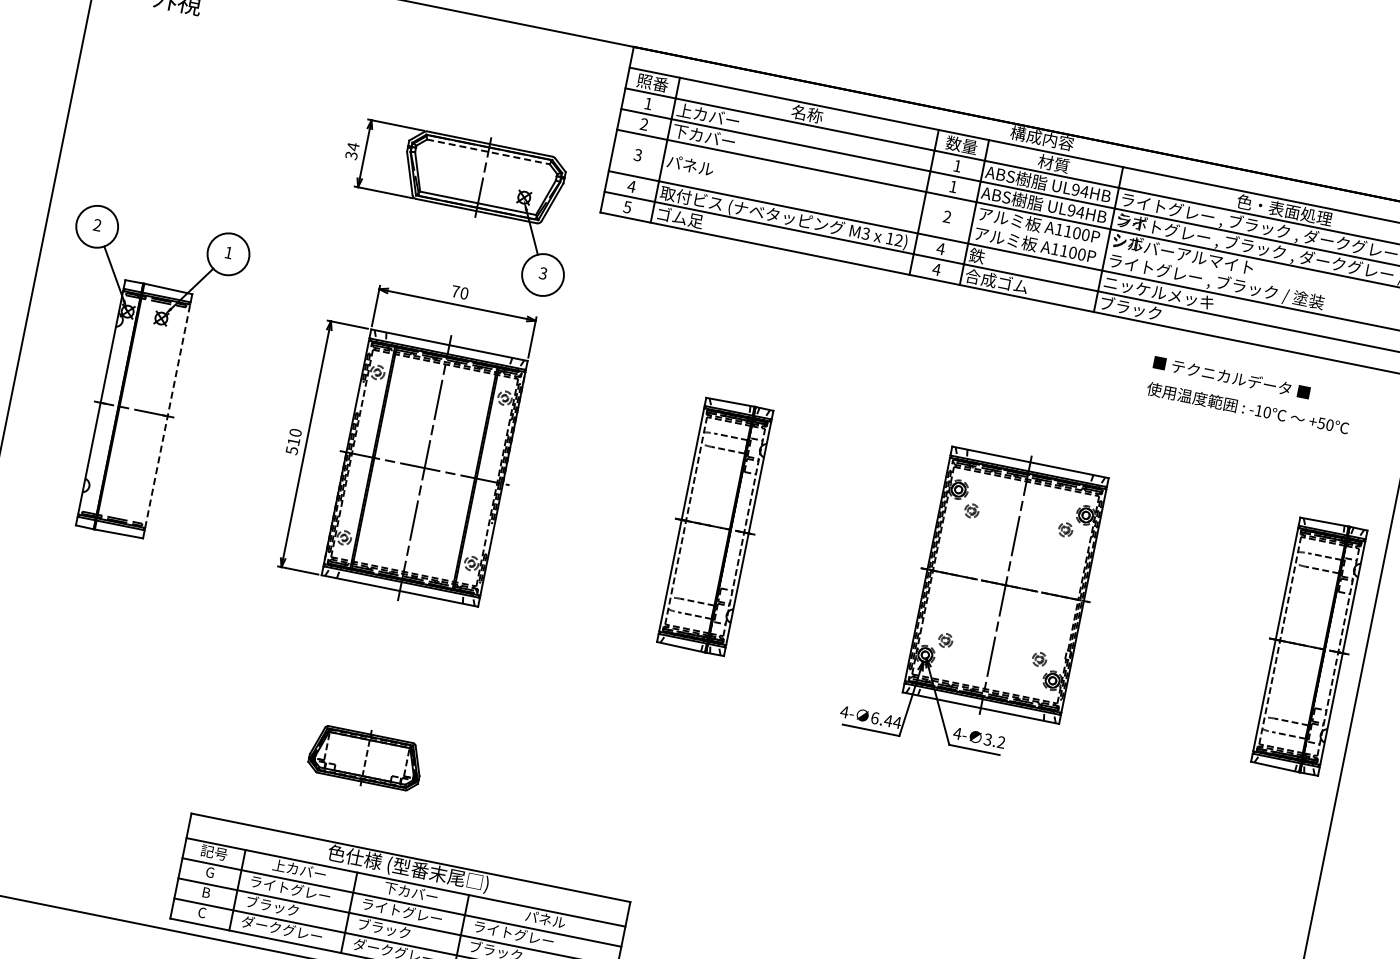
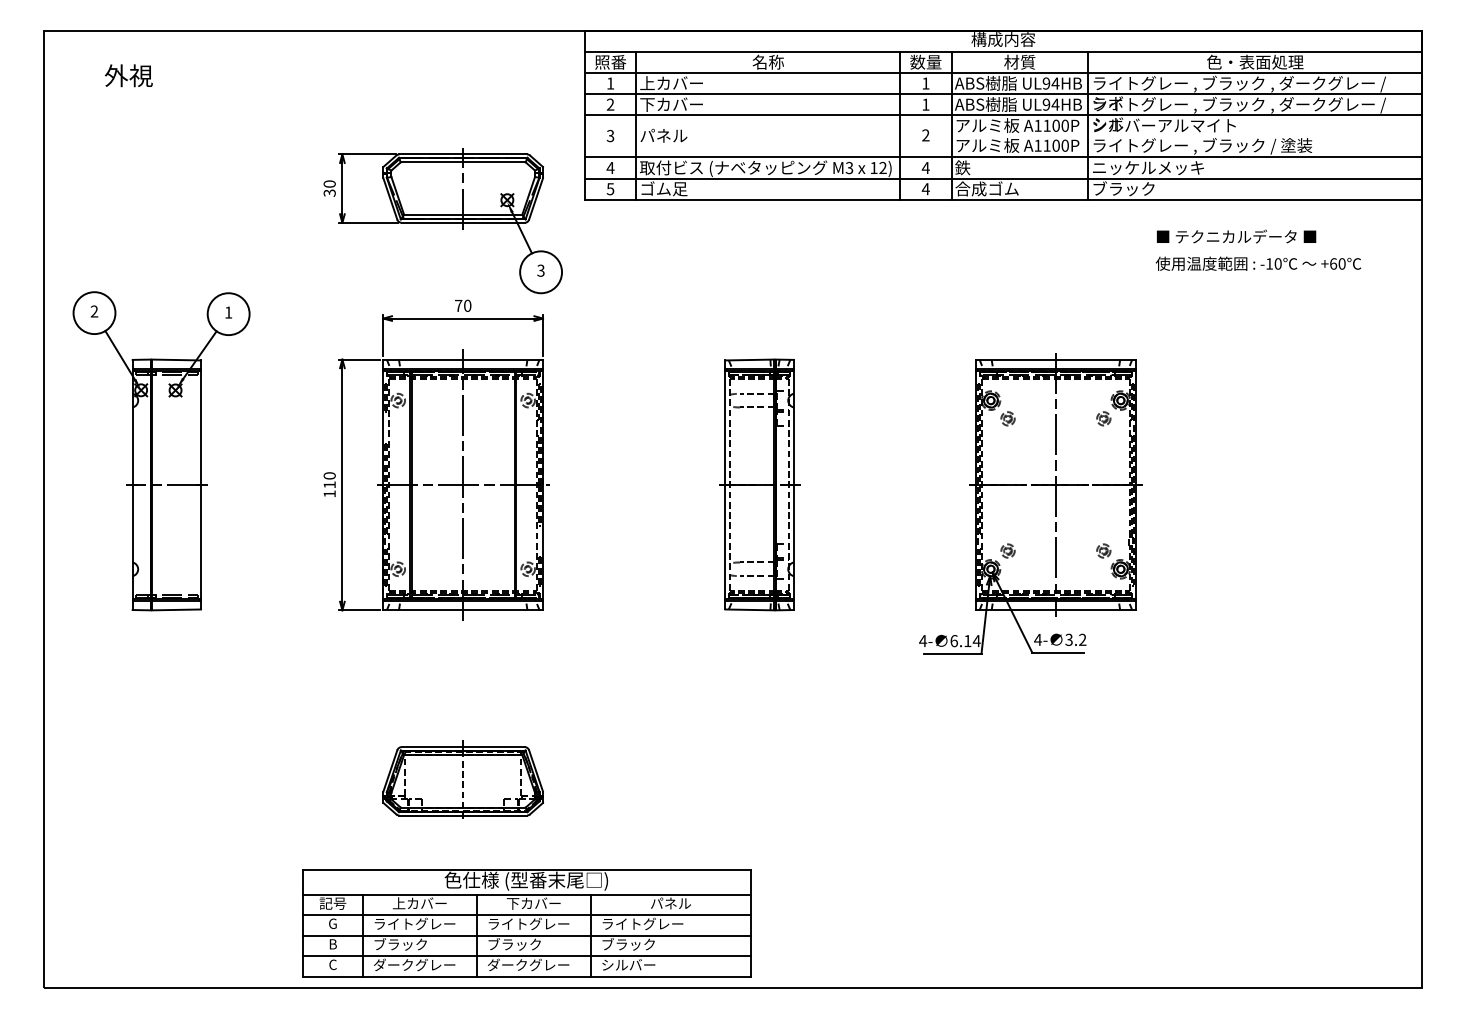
text: (352, 147) -> (329, 184), 34 -> 30
line: (488, 152) -> (463, 162), dashed -> solid
line: (168, 415) -> (201, 484), dashed -> solid
text: (1321, 423) -> (1333, 263), +50 -> +60
text: (291, 450) -> (329, 493), 510 -> 110
part: (1309, 645) -> (1365, 484), removed
text: (888, 720) -> (967, 640), 6.44 -> 6.14
part: (365, 756) -> (462, 779), size x1.43

